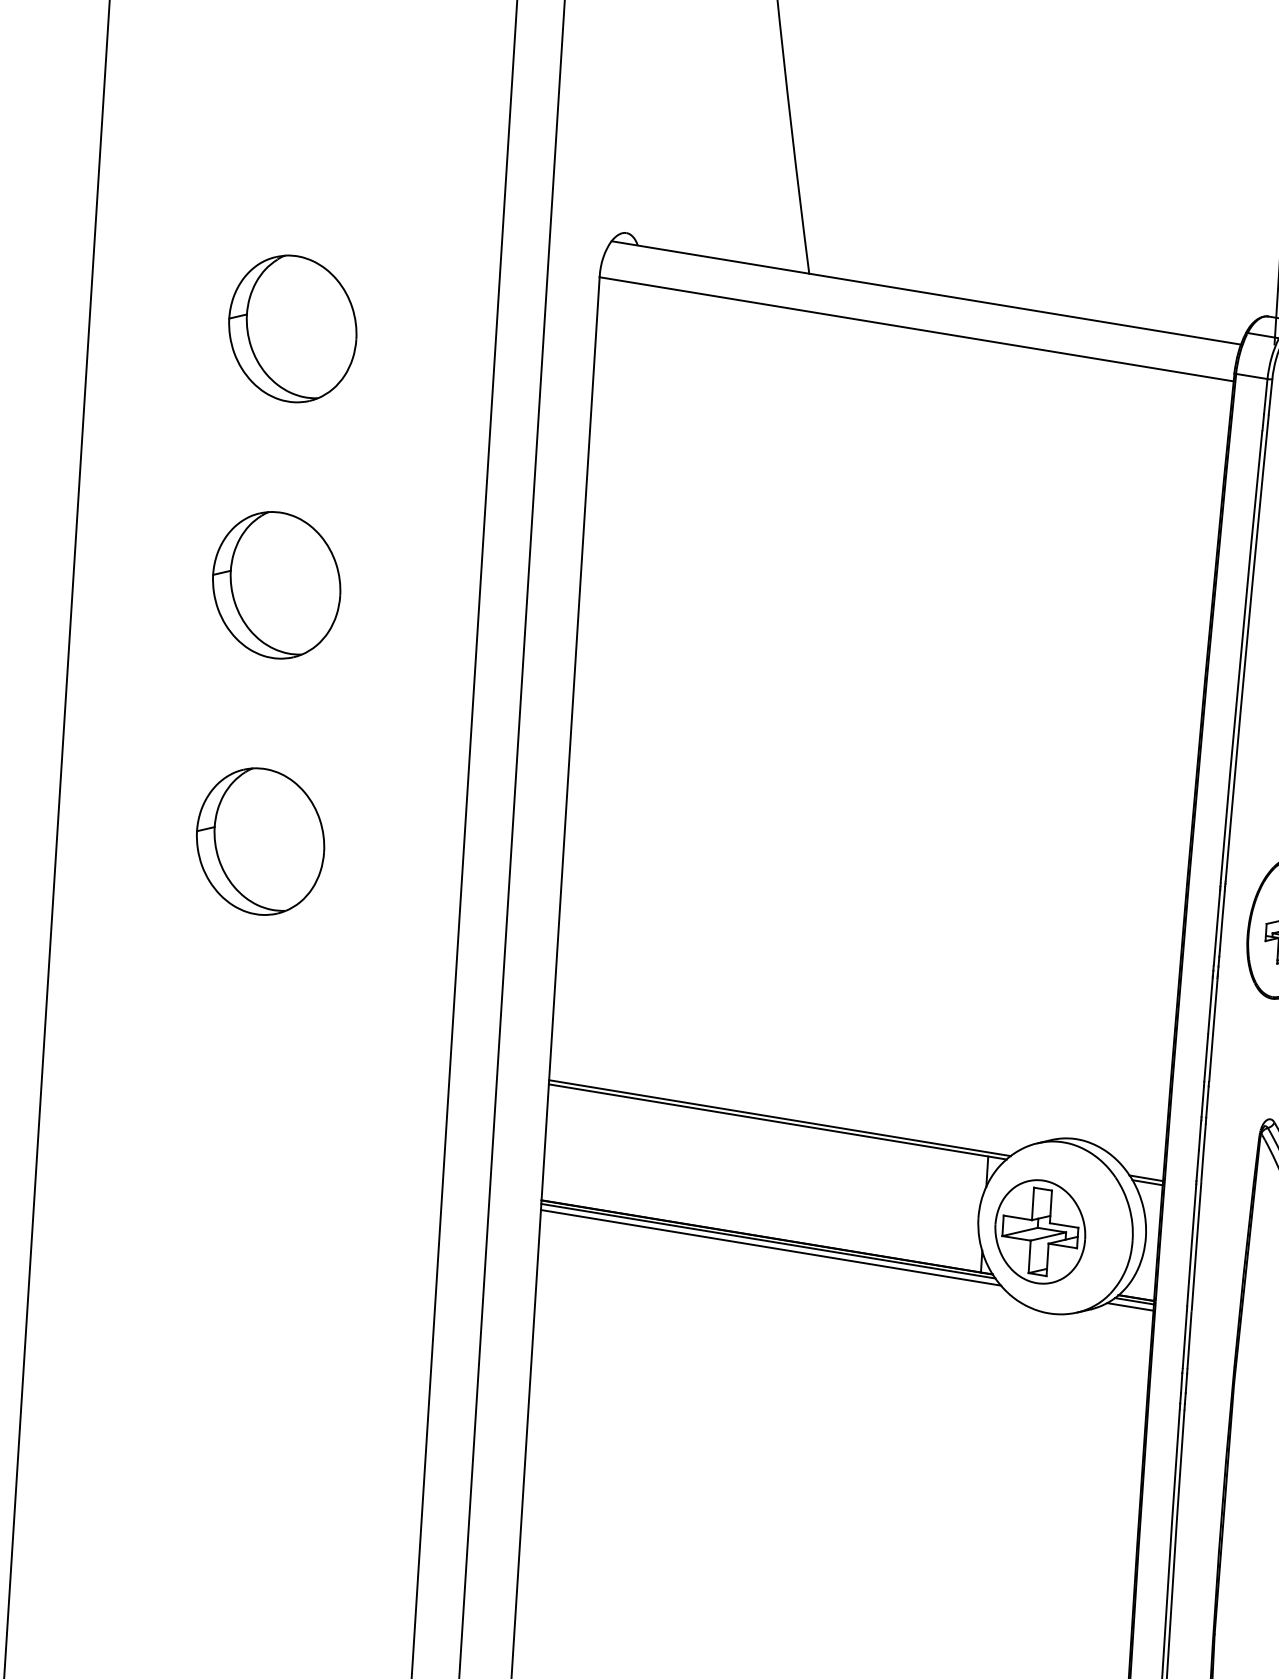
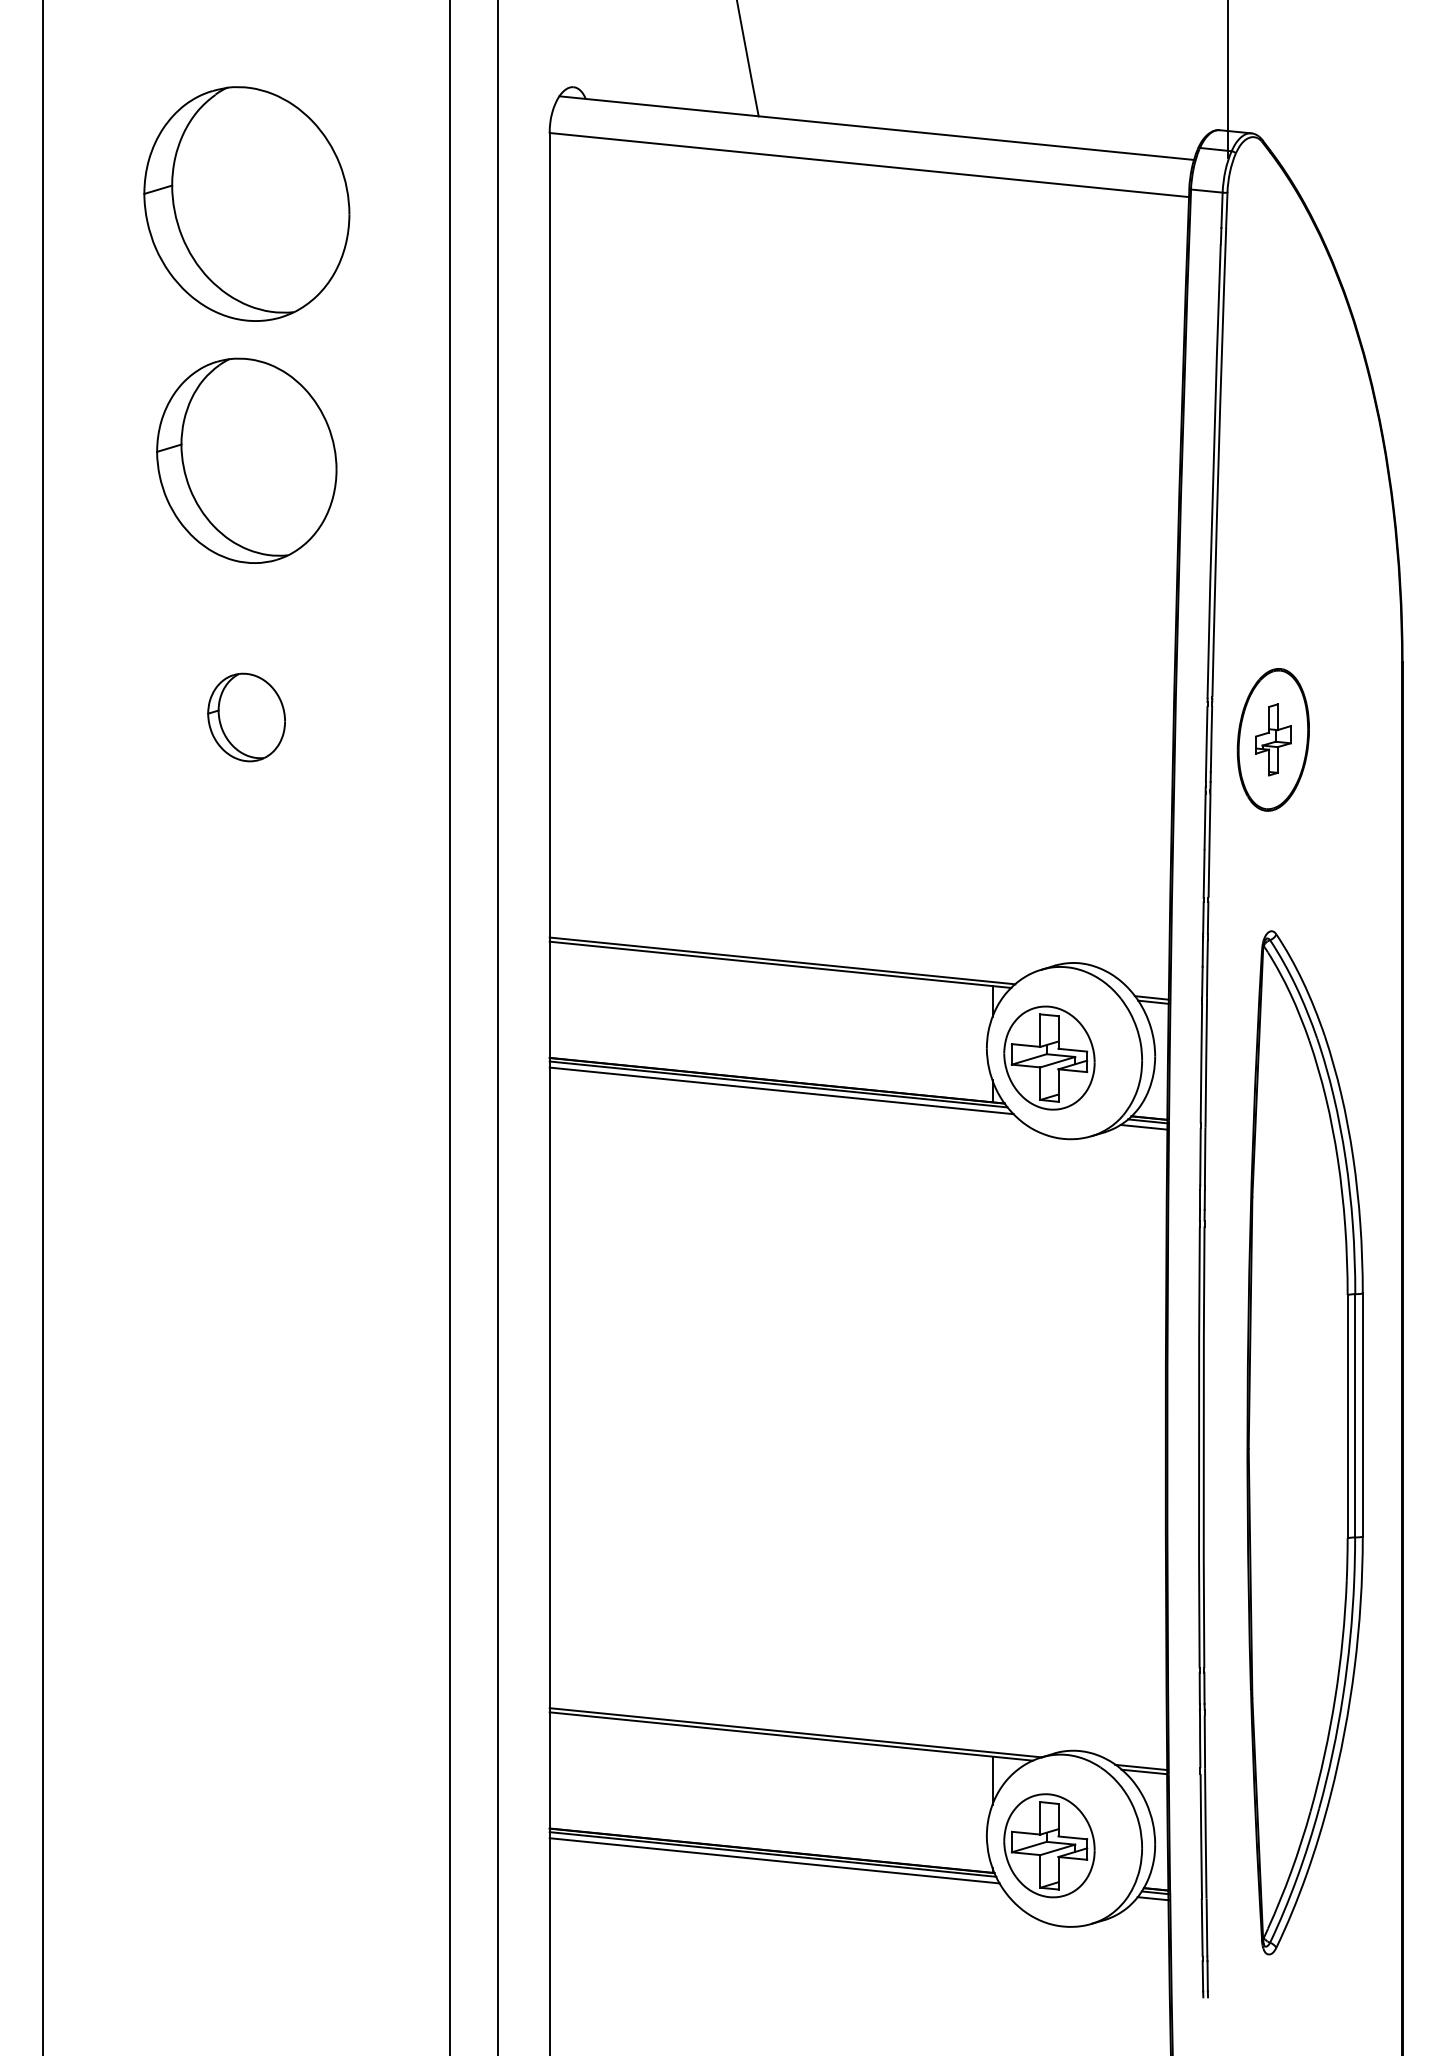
part: (292, 328) -> (246, 203), size x1.6
part: (276, 585) -> (246, 460), size x1.4
part: (260, 841) -> (246, 717), size x0.6

